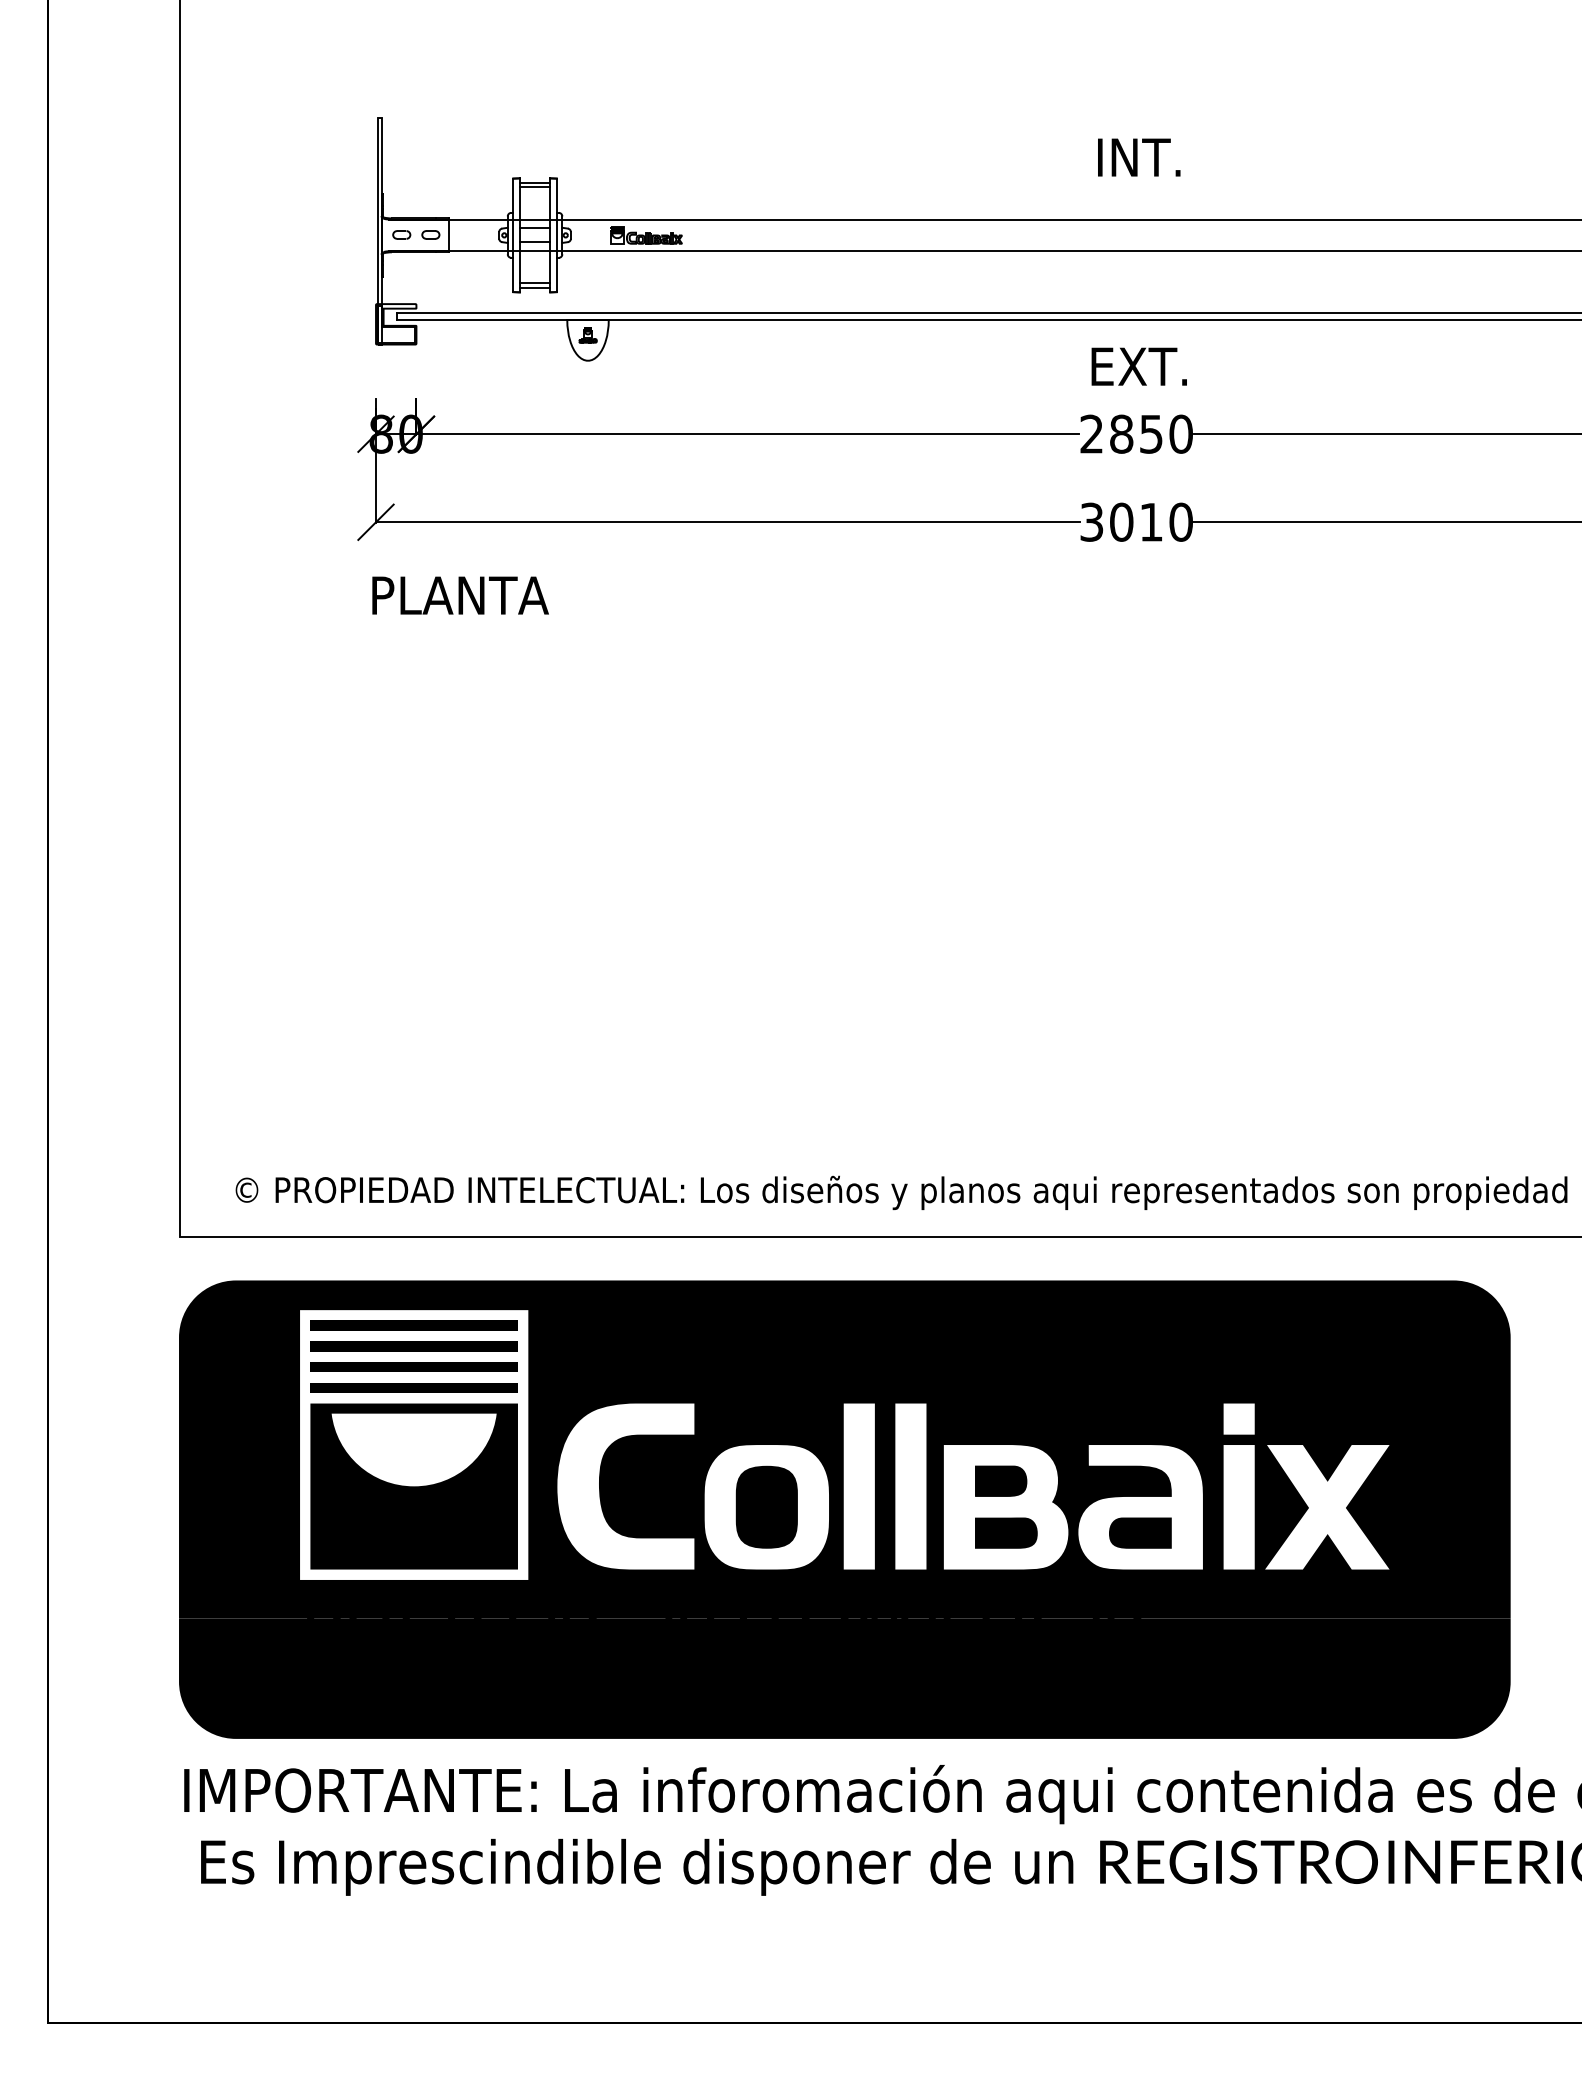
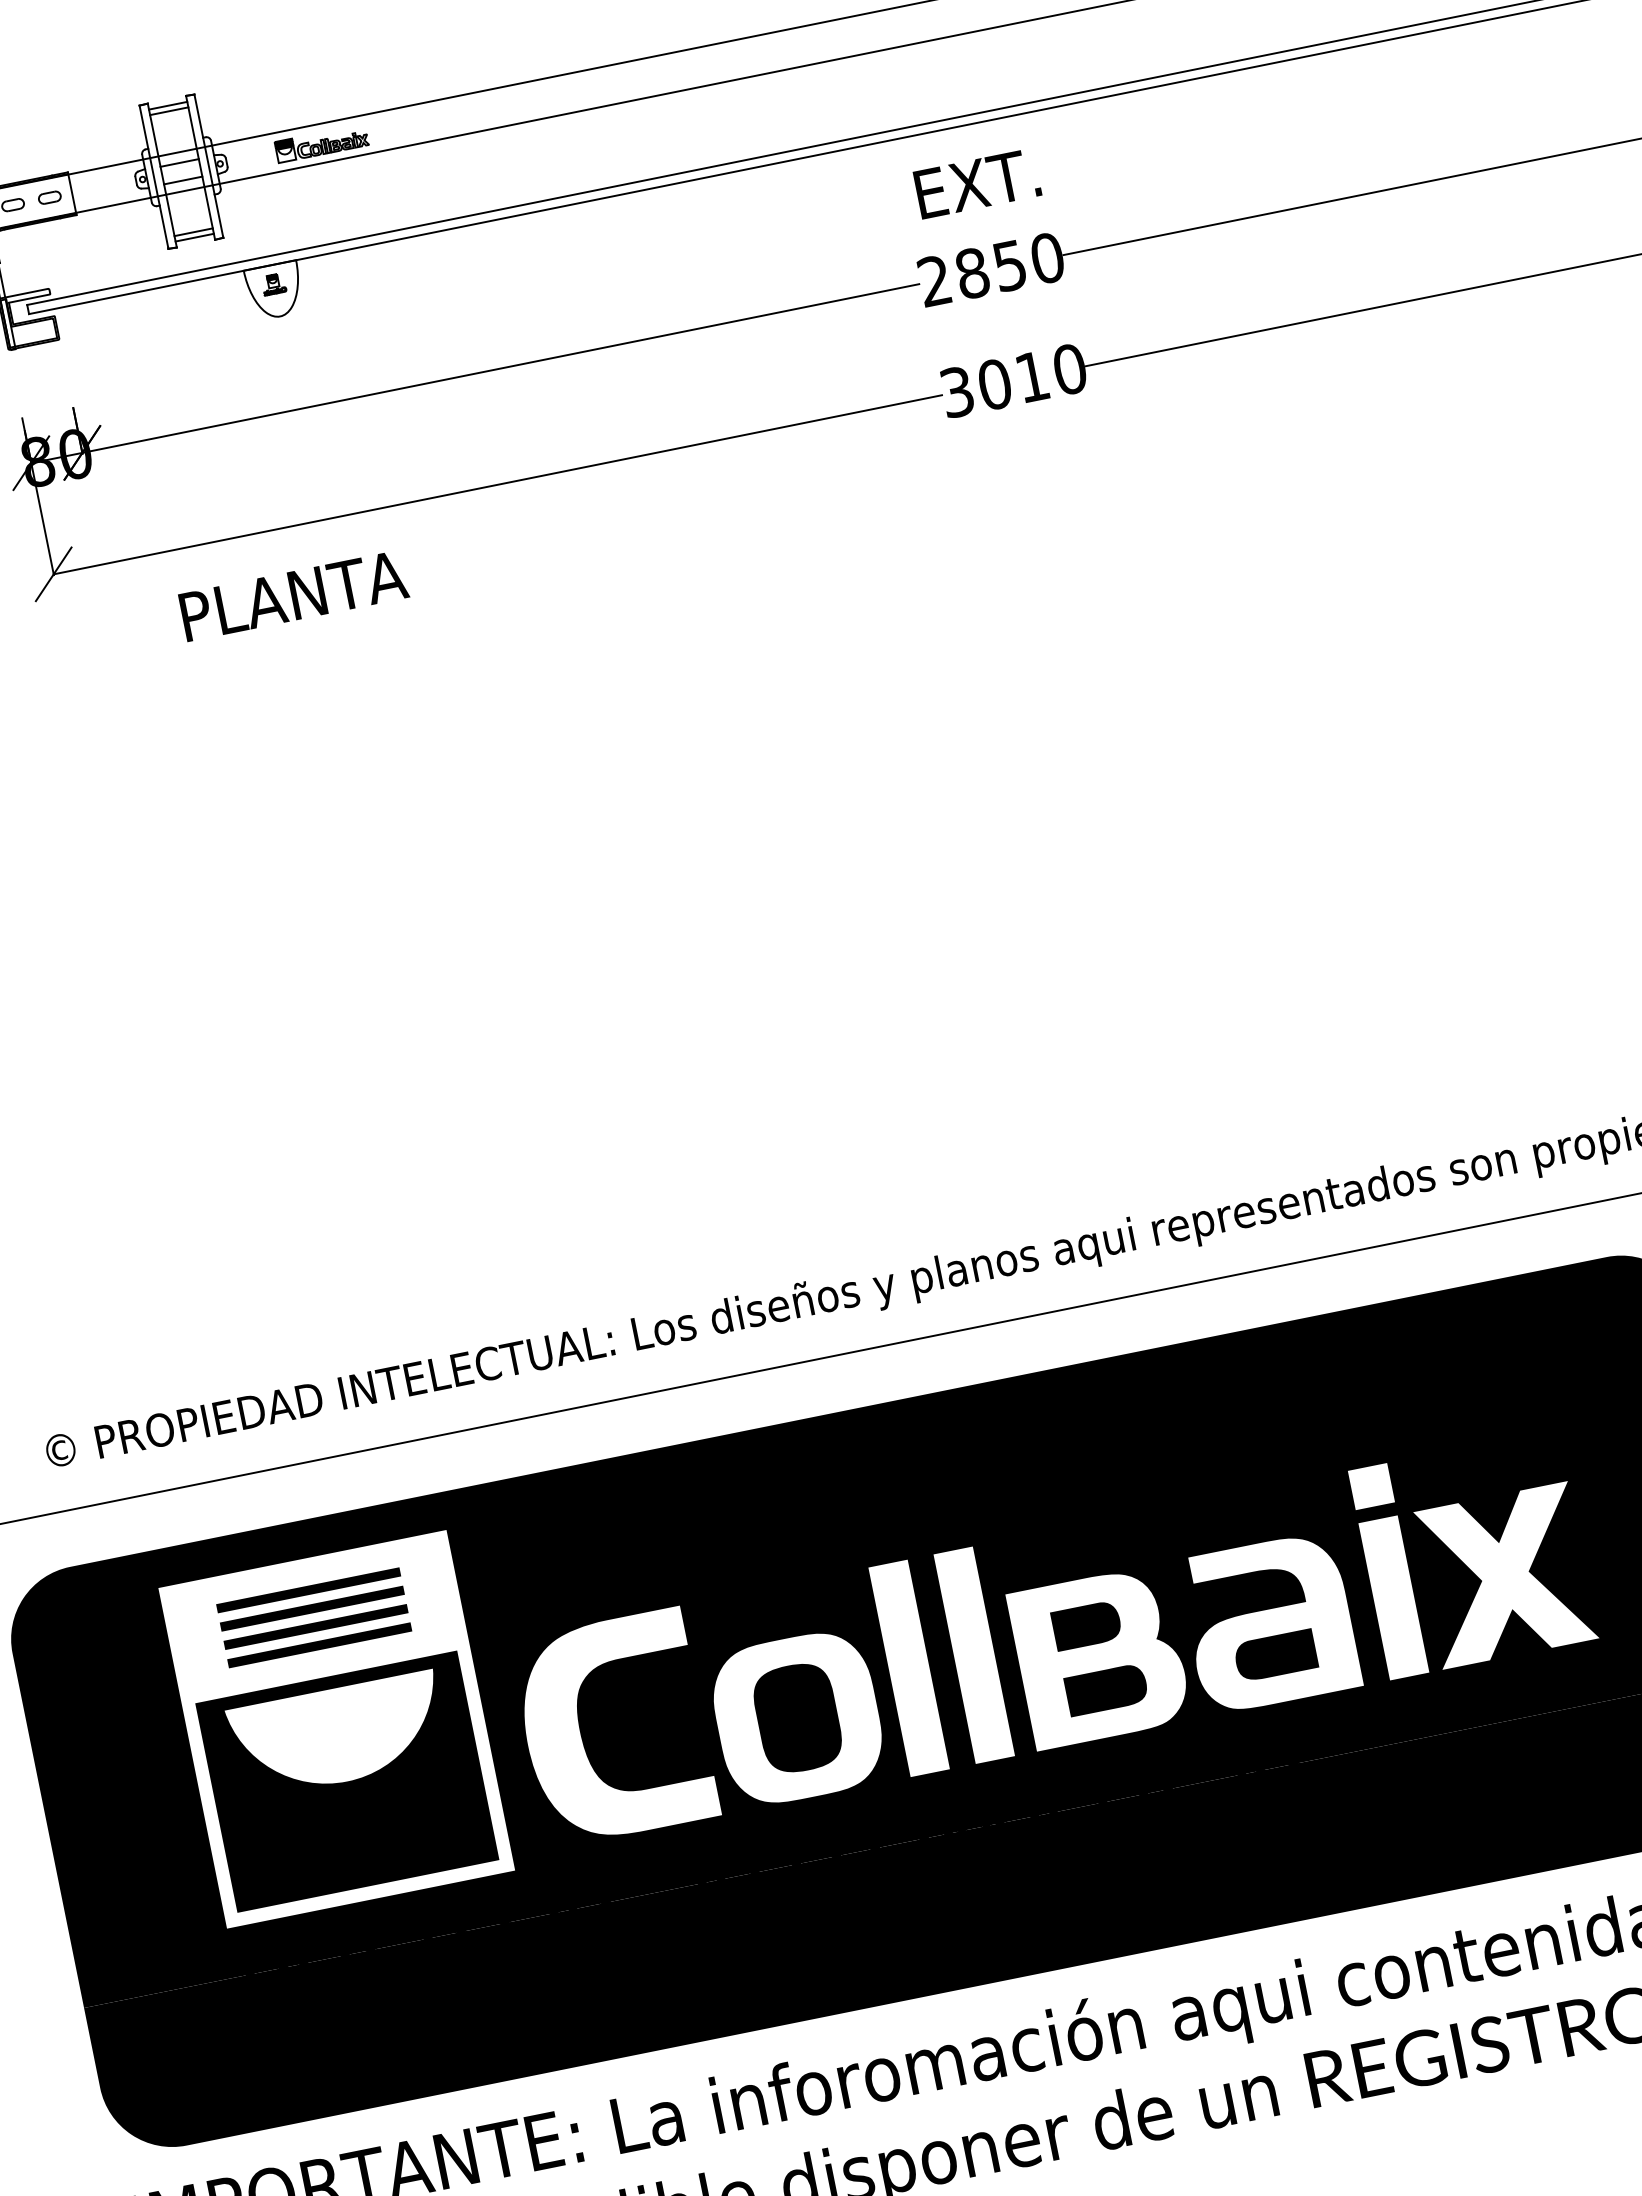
text: (460, 595) -> (293, 595), moved
part: (413, 1356) -> (313, 1617), size x0.7

